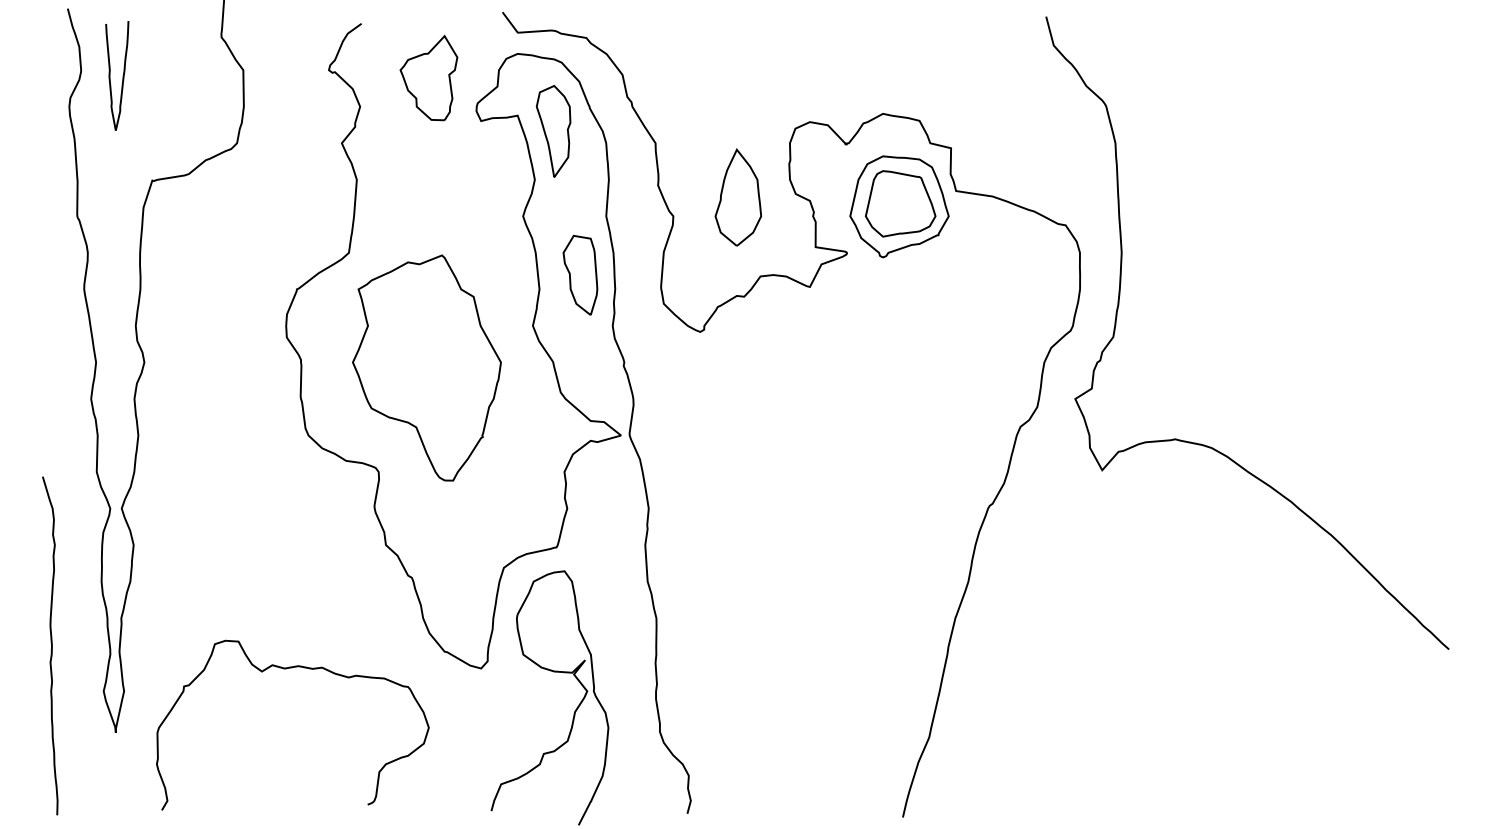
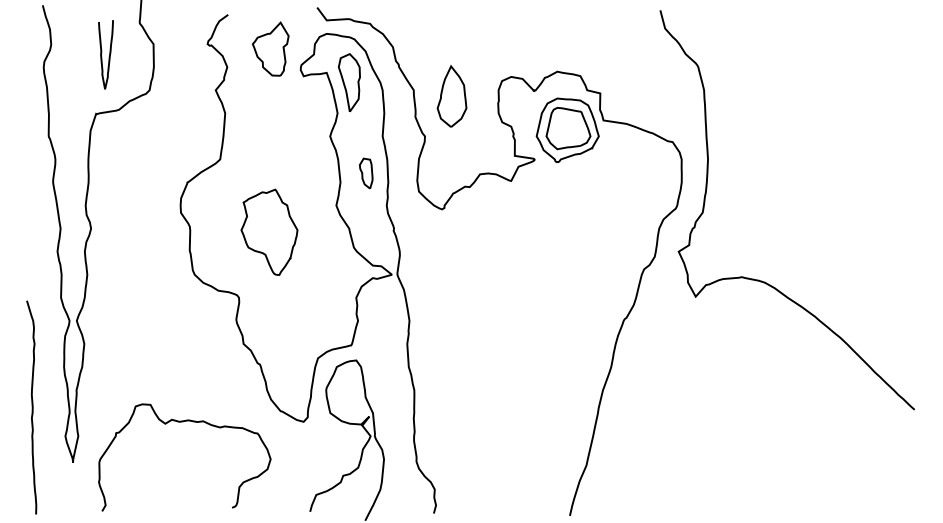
curve: (111, 73) -> (102, 53), moved
part: (737, 197) -> (451, 96), moved
part: (579, 275) -> (365, 173), size x0.6
part: (426, 368) -> (269, 232), size x0.6

